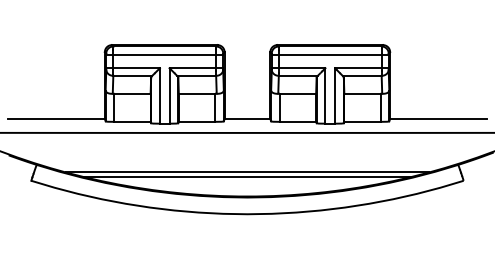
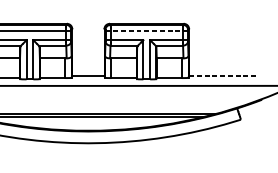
line: (329, 55) -> (146, 31), solid -> dashed
line: (439, 119) -> (223, 76), solid -> dashed

